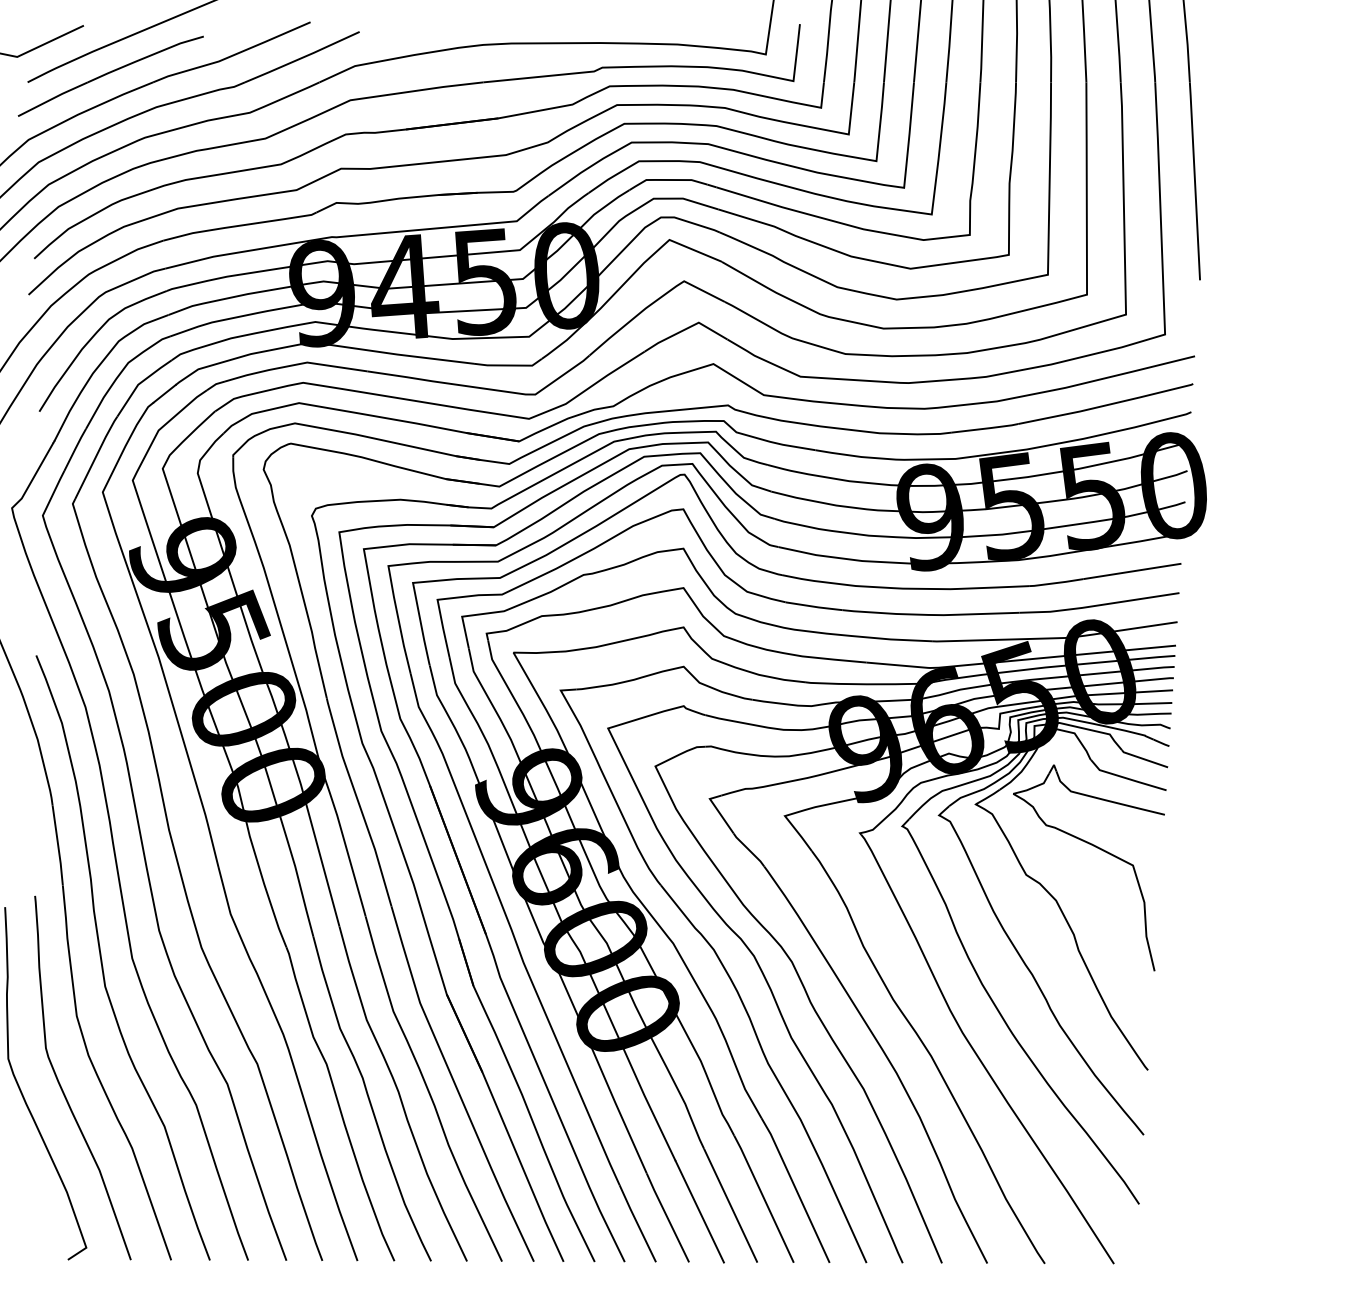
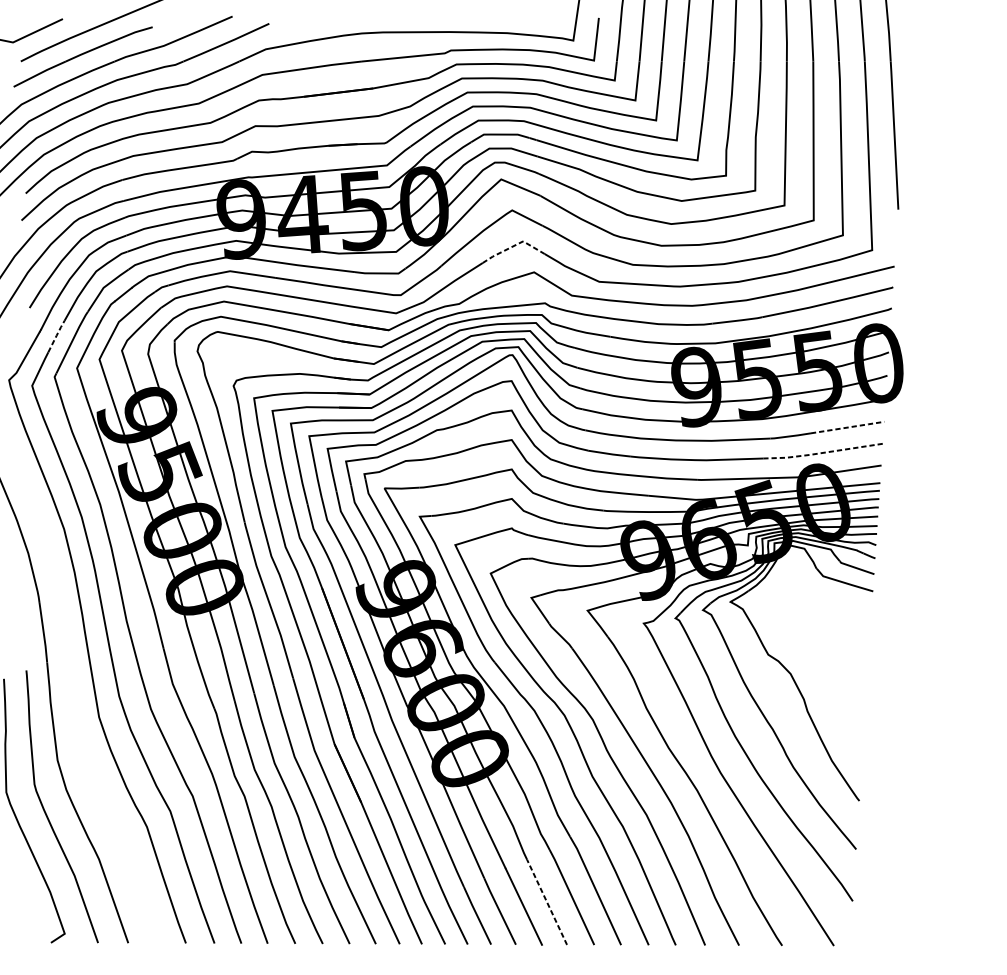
line: (686, 328) -> (513, 245), solid -> dashed
line: (75, 448) -> (56, 335), solid -> dashed
line: (1133, 571) -> (848, 427), solid -> dashed
line: (1098, 605) -> (822, 453), solid -> dashed
part: (1097, 848) -> (821, 634), removed
curve: (102, 959) -> (76, 718), removed
line: (731, 1206) -> (547, 902), solid -> dashed

